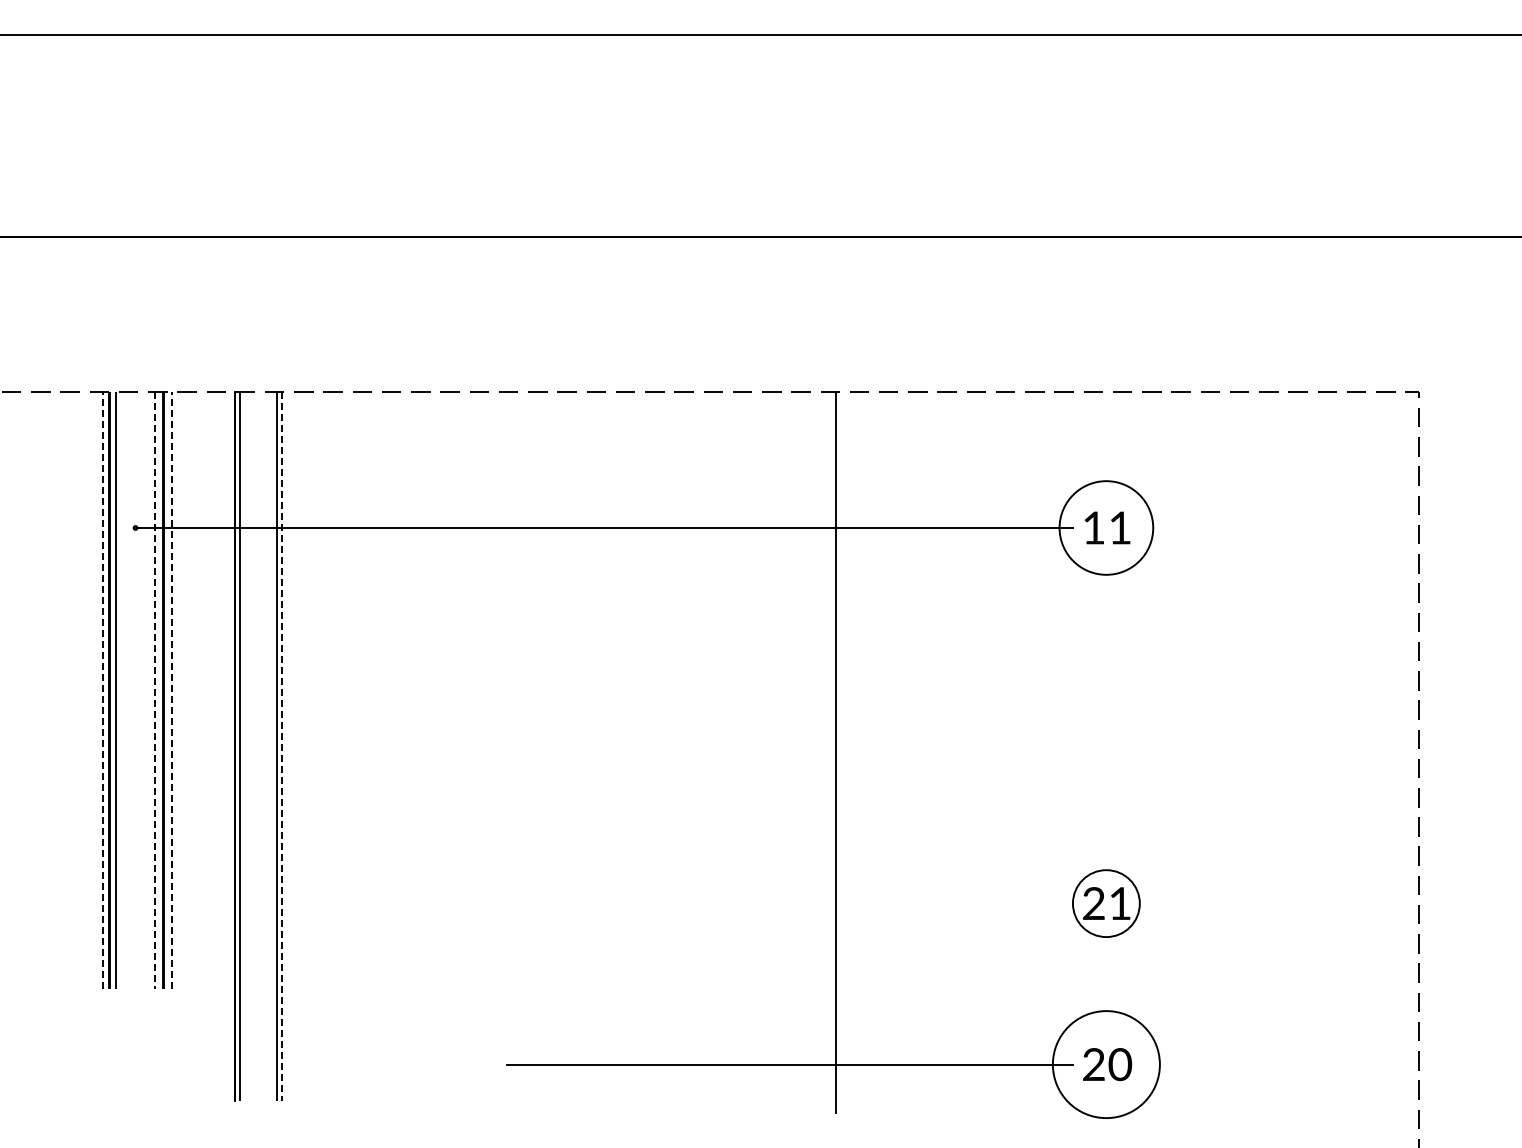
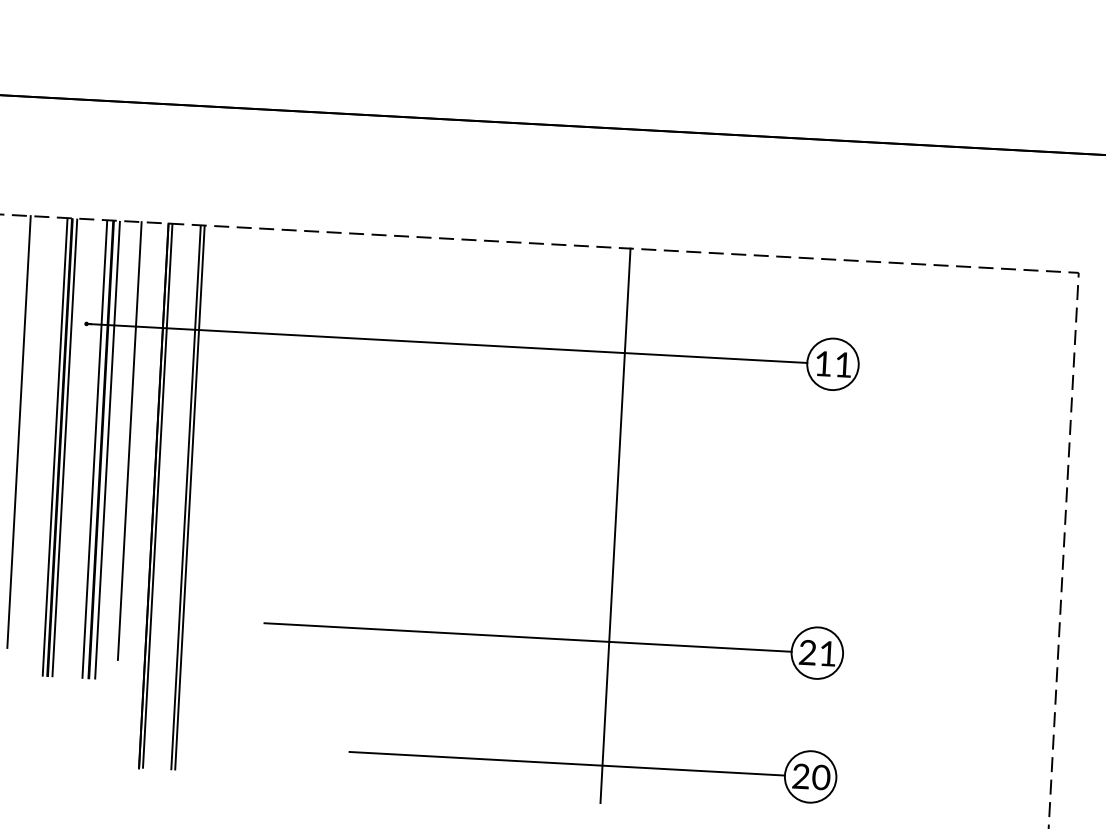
circle: (1105, 527) -> (832, 363), size x0.71
line: (55, 672) -> (18, 431), added
line: (199, 676) -> (129, 440), added
line: (103, 689) -> (55, 446), dashed -> solid
line: (171, 689) -> (107, 449), dashed -> solid
line: (155, 690) -> (95, 449), dashed -> solid
line: (281, 746) -> (189, 498), dashed -> solid
line: (729, 903) -> (527, 637), added
circle: (1105, 1064) -> (809, 776), size x0.62

